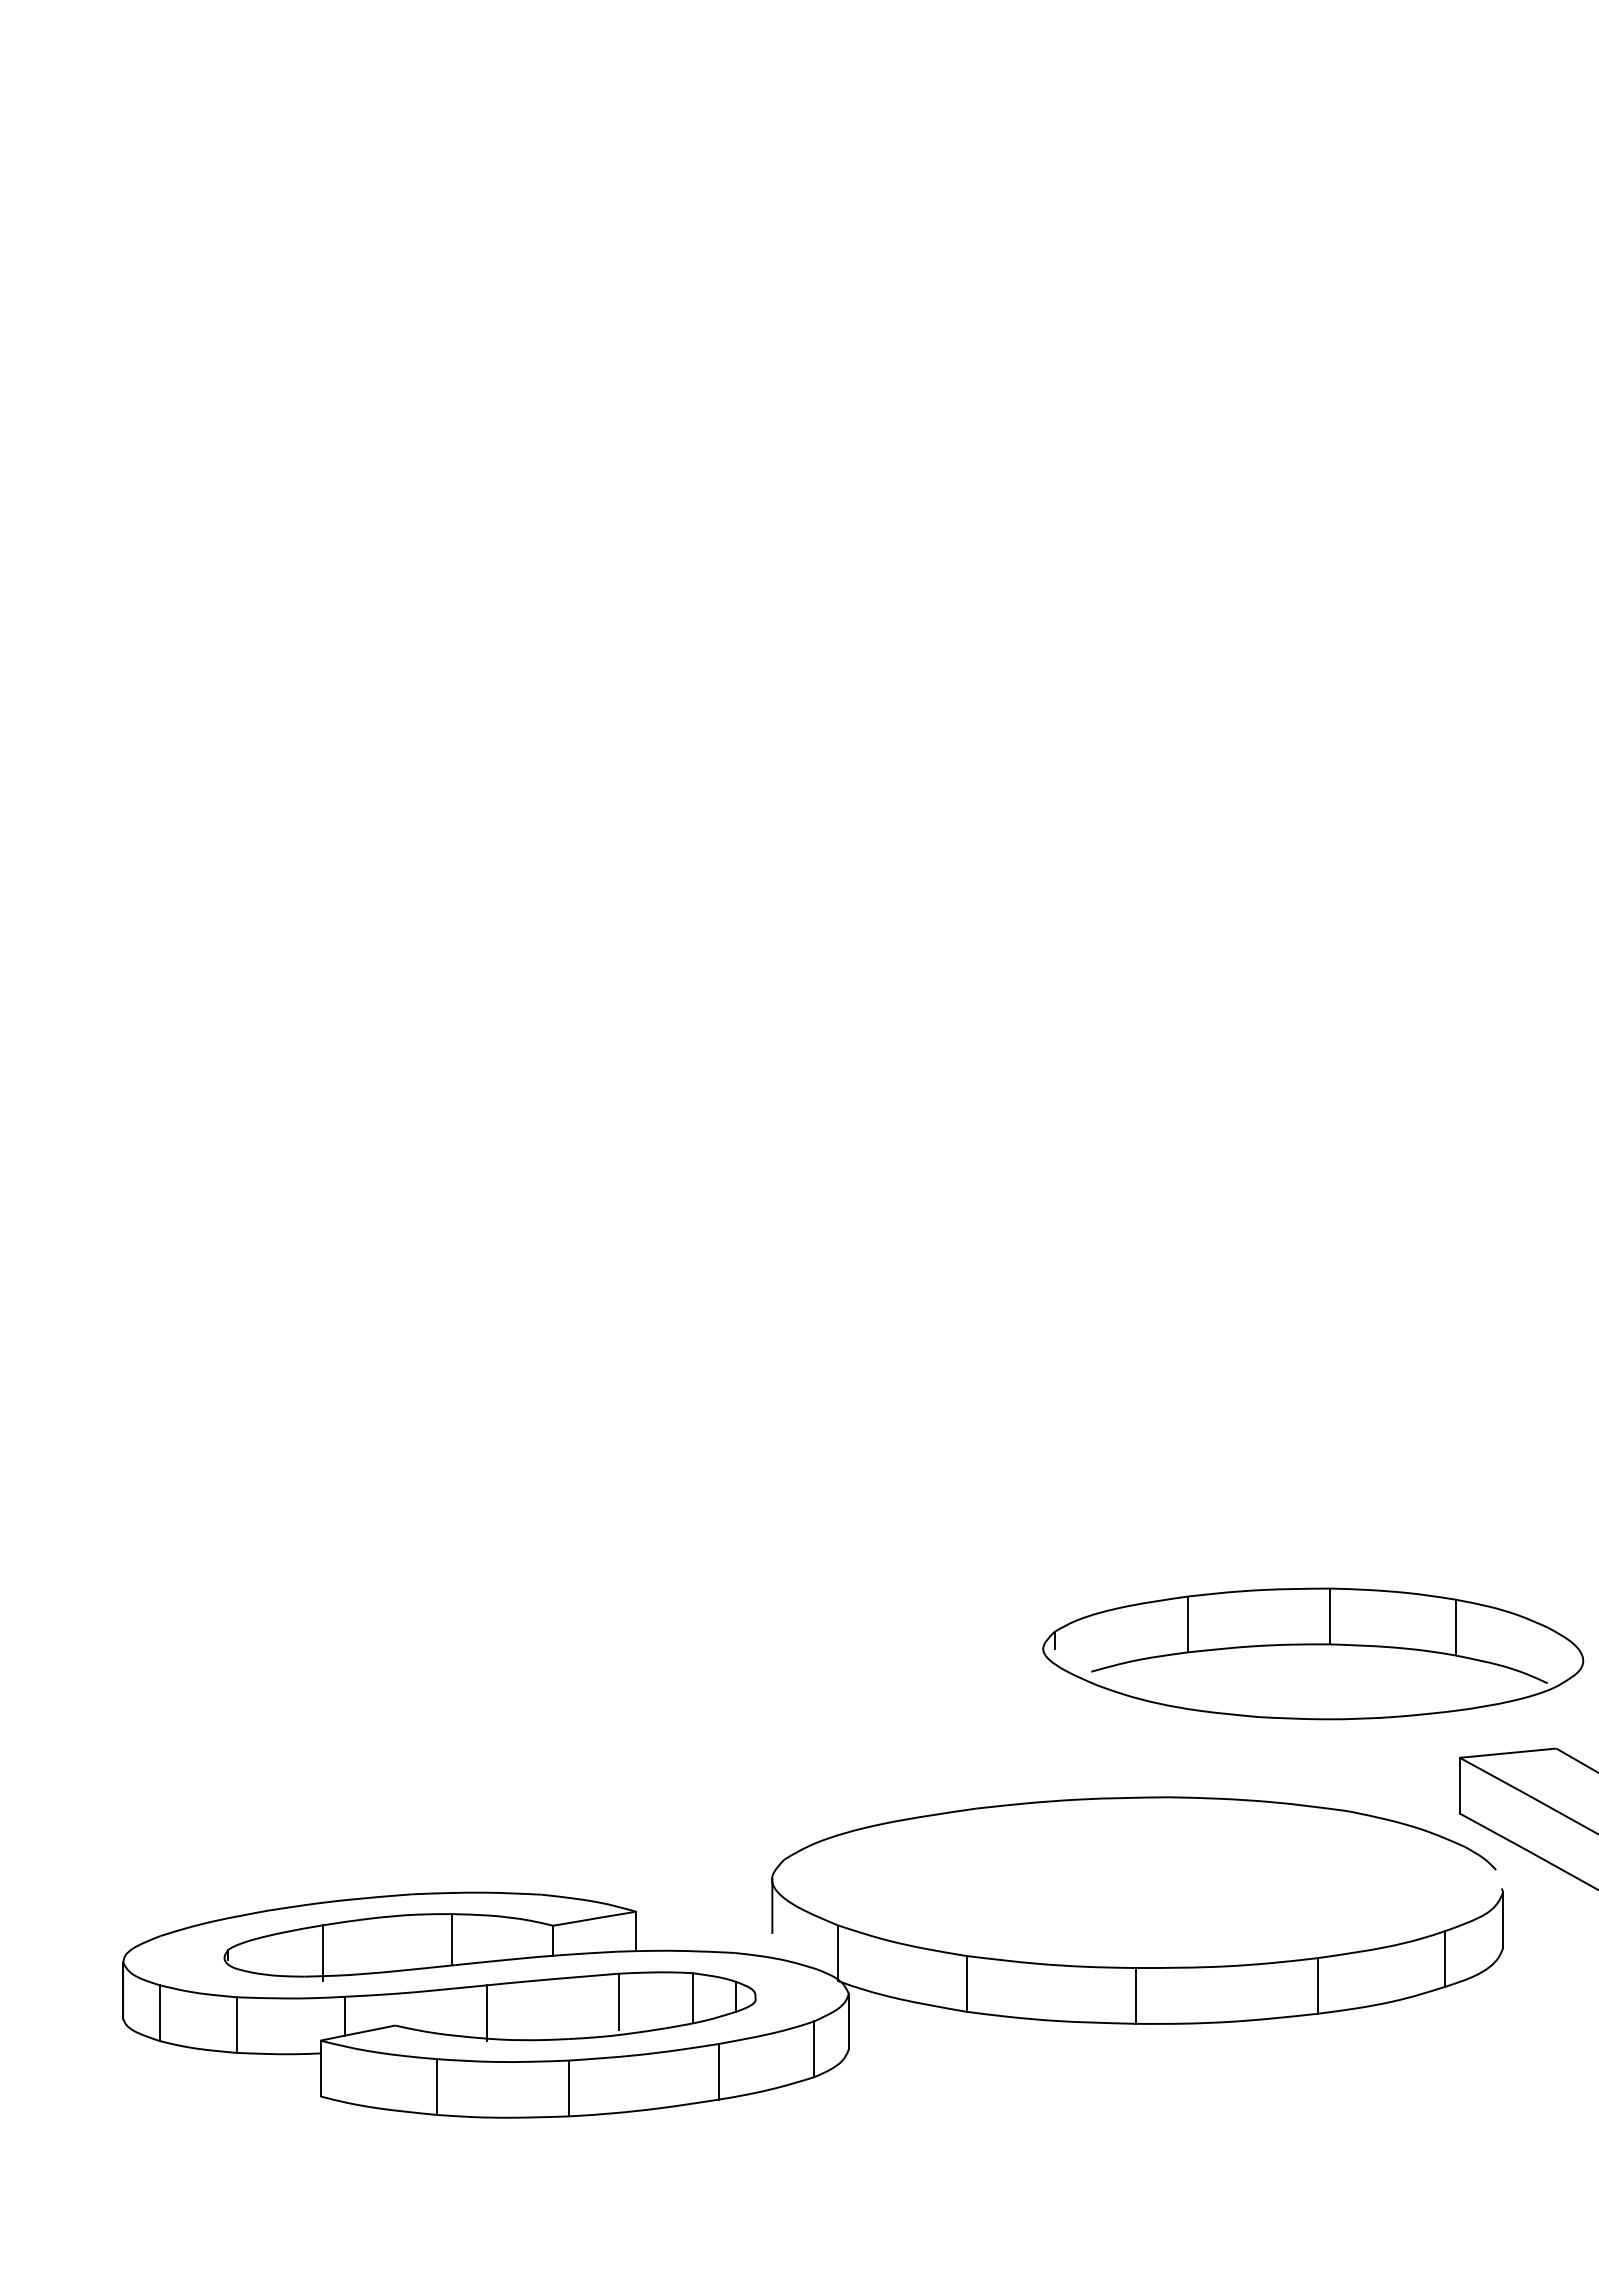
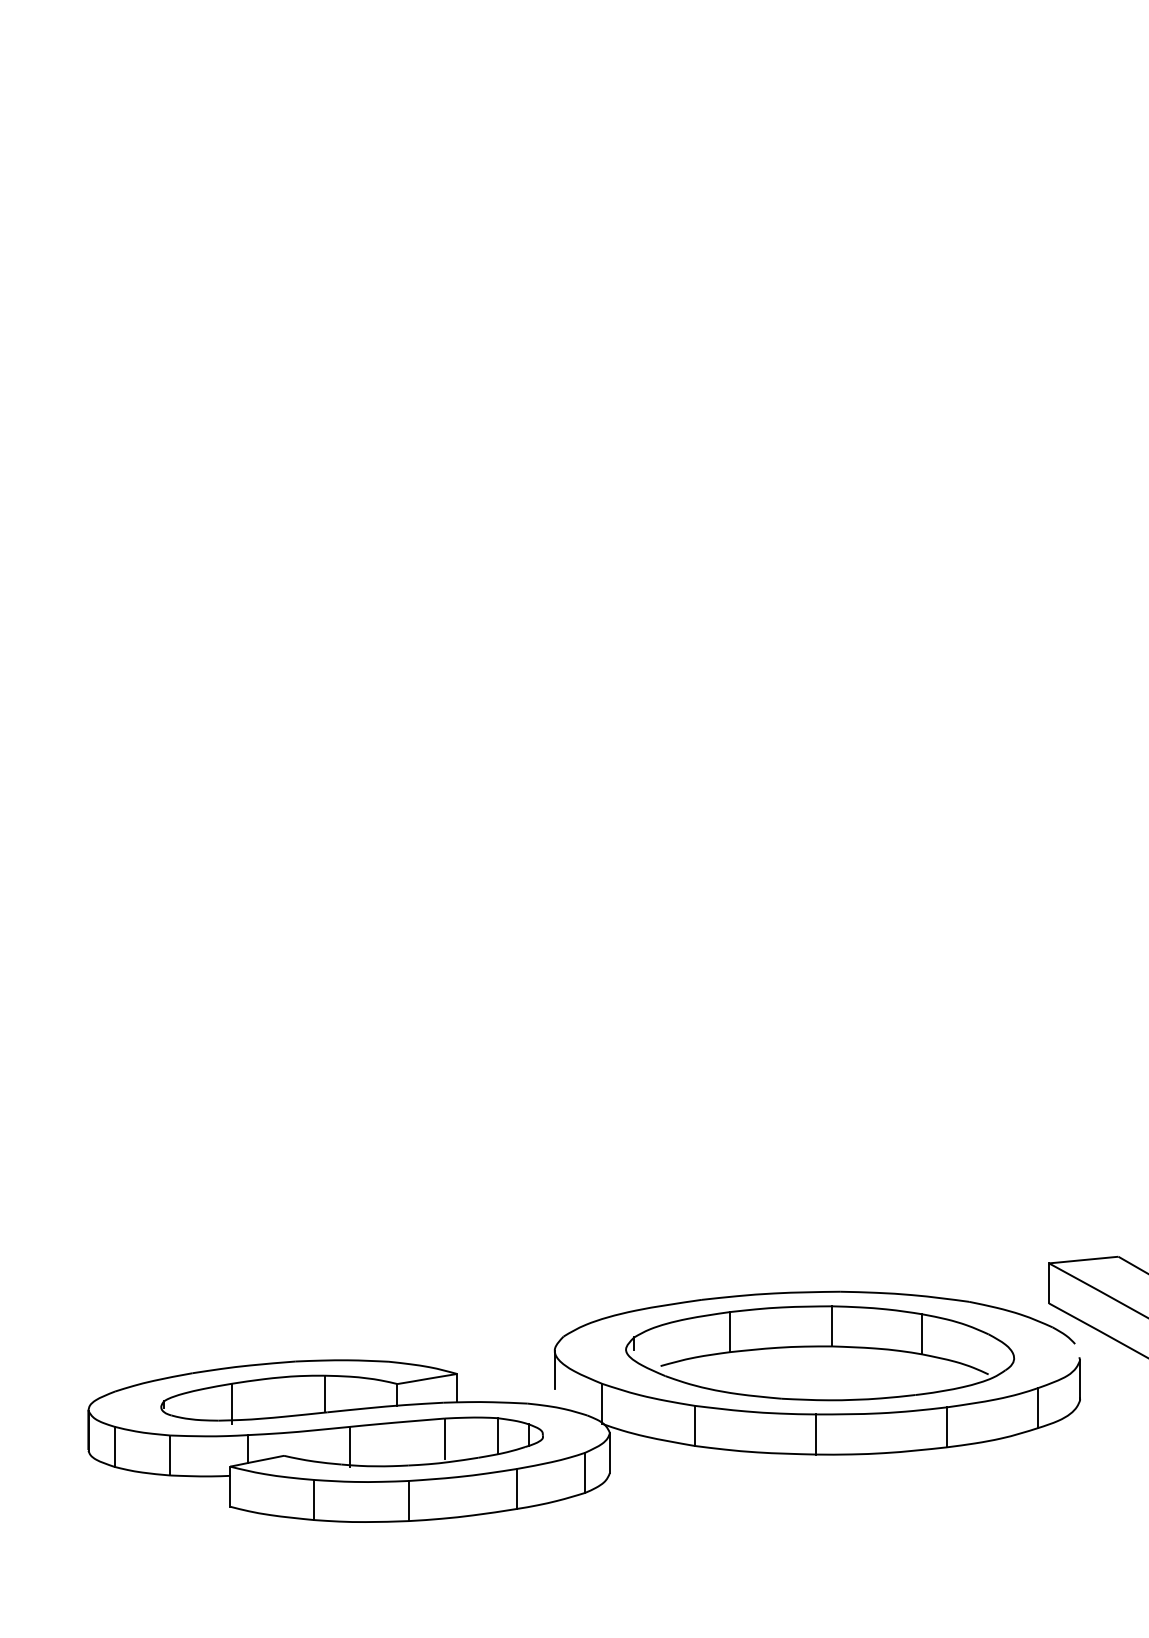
part: (1313, 1653) -> (820, 1352), moved

